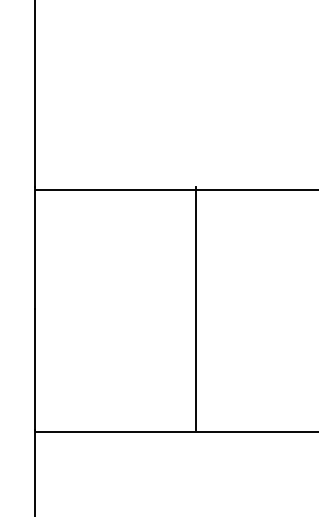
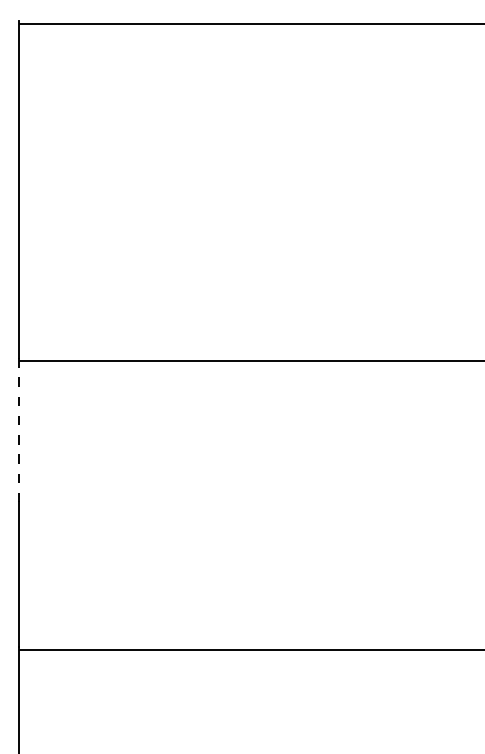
line: (34, 247) -> (19, 429), solid -> dashed
line: (196, 308) -> (211, 502), removed

